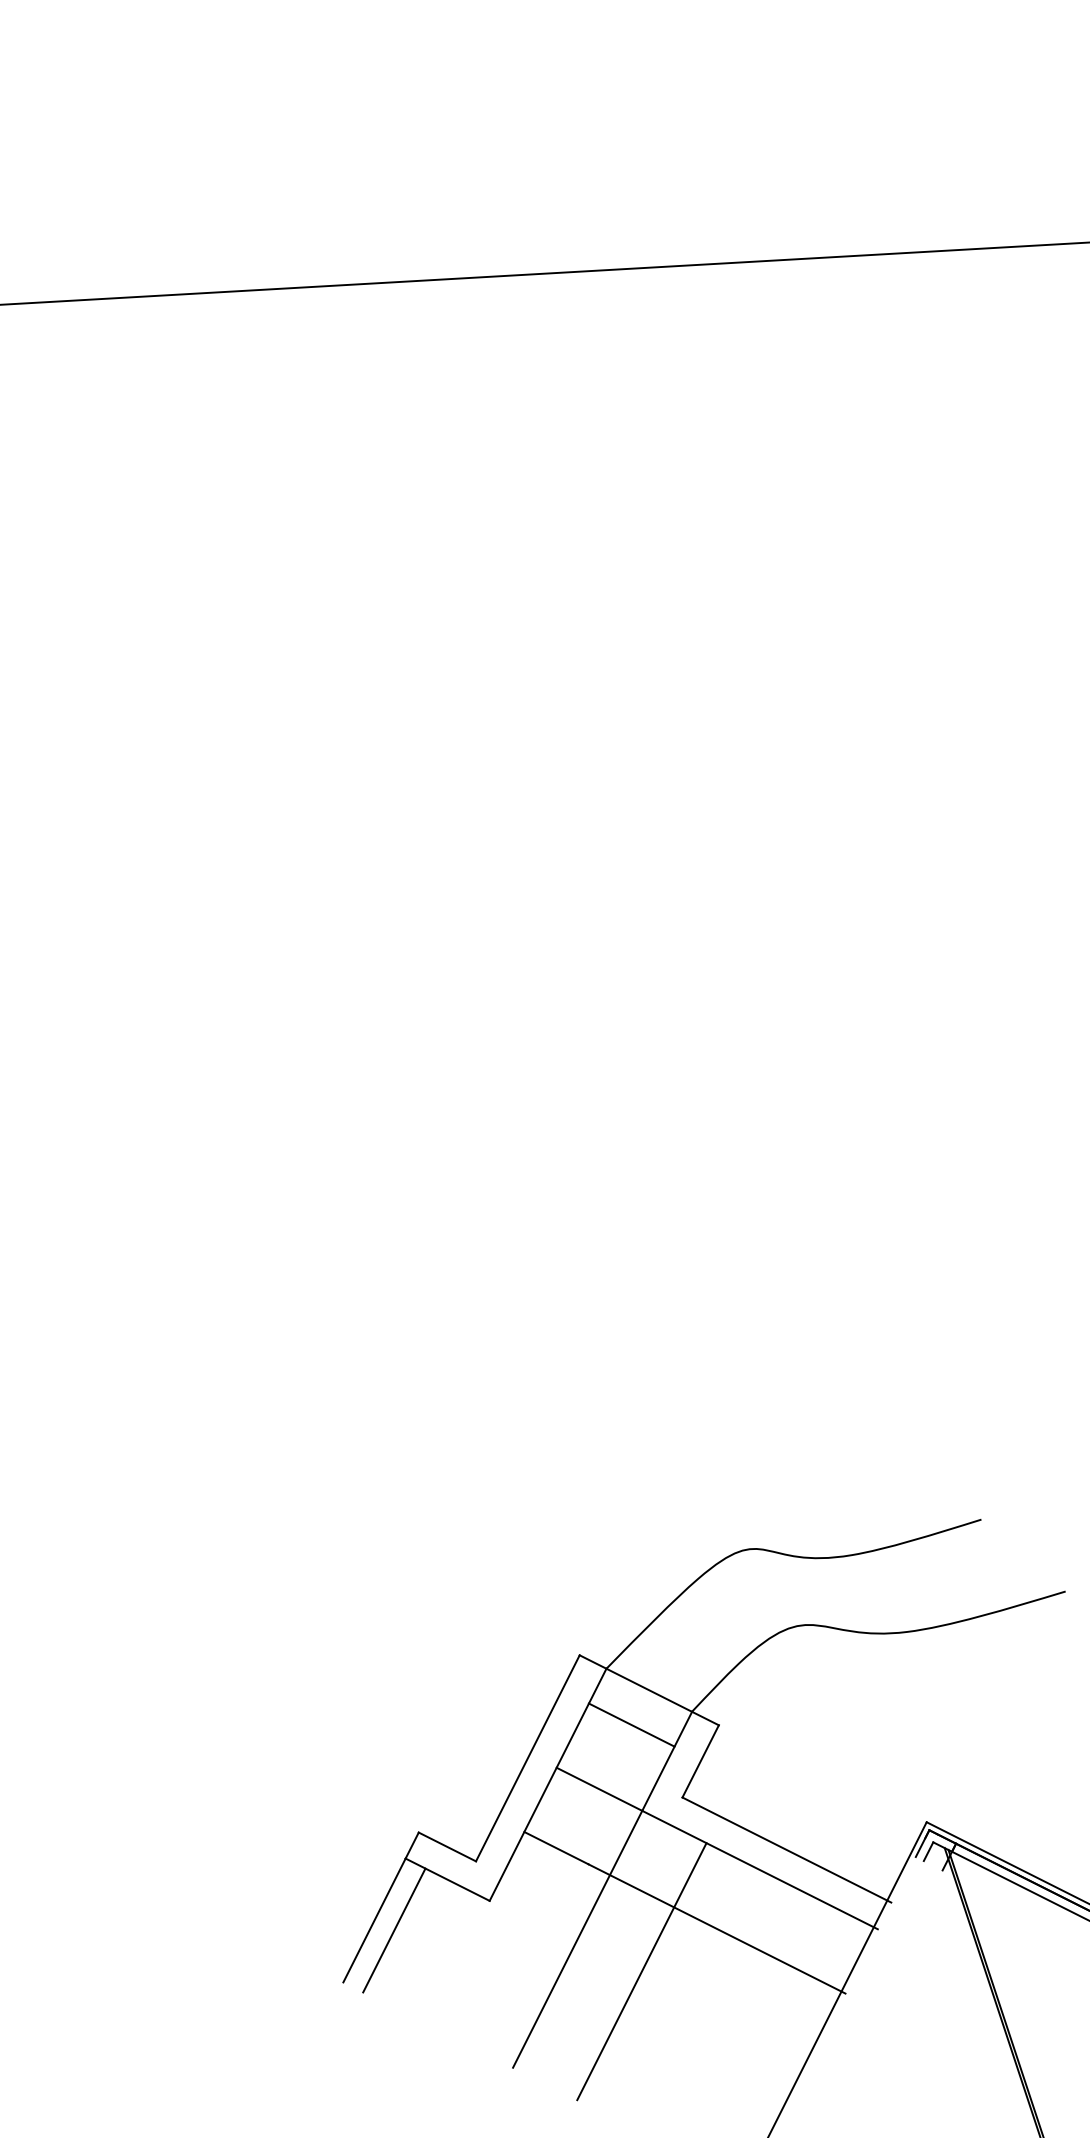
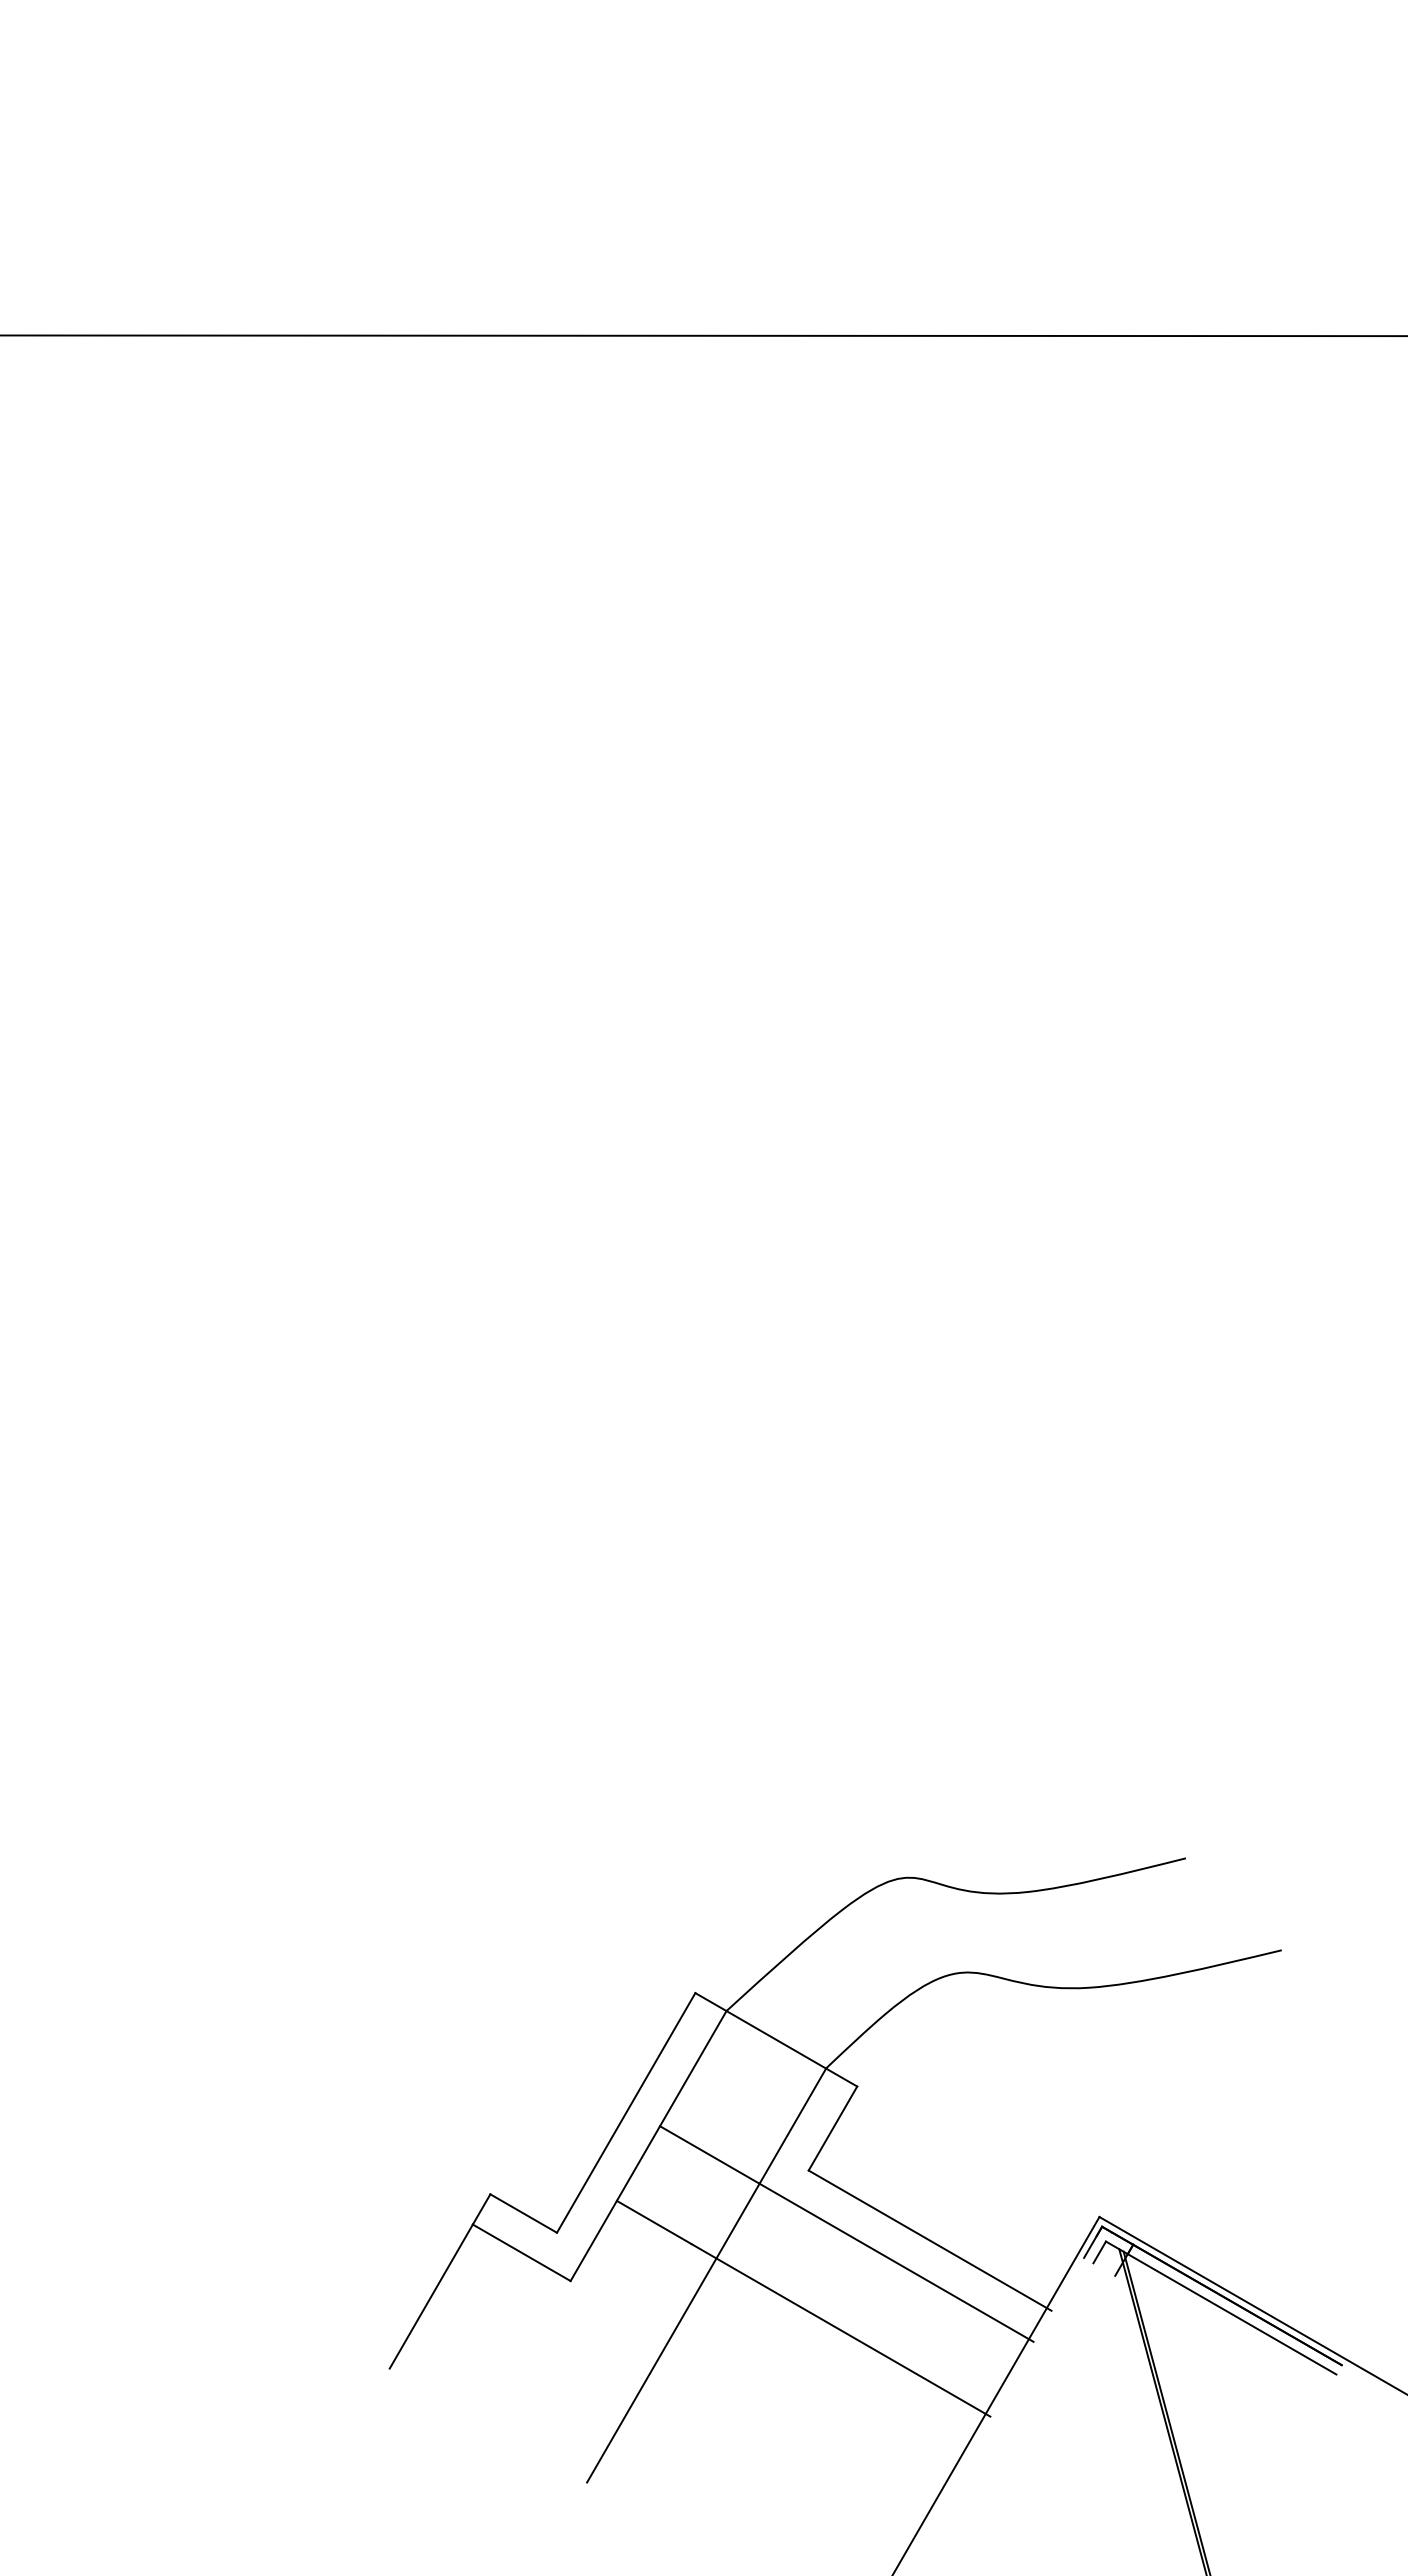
line: (631, 1725) -> (752, 2080), removed
line: (393, 1930) -> (453, 2309), removed
line: (641, 1971) -> (747, 2375), removed

